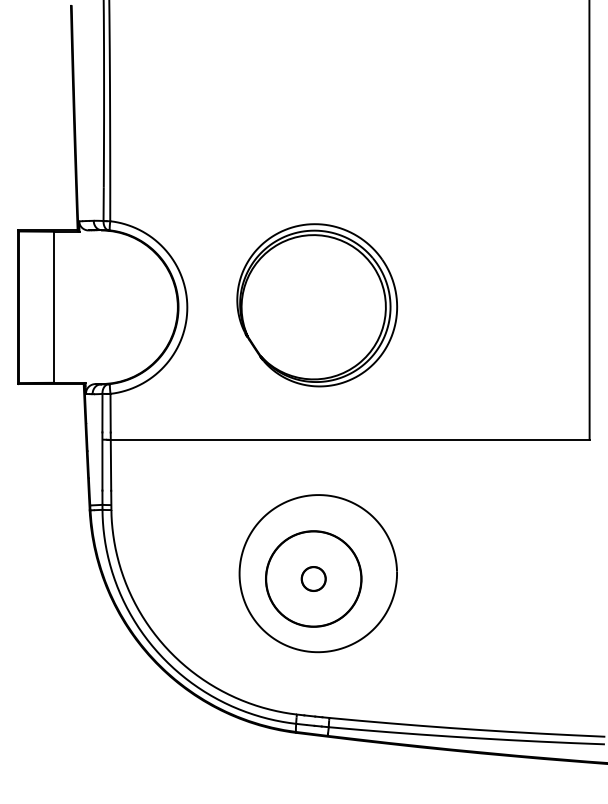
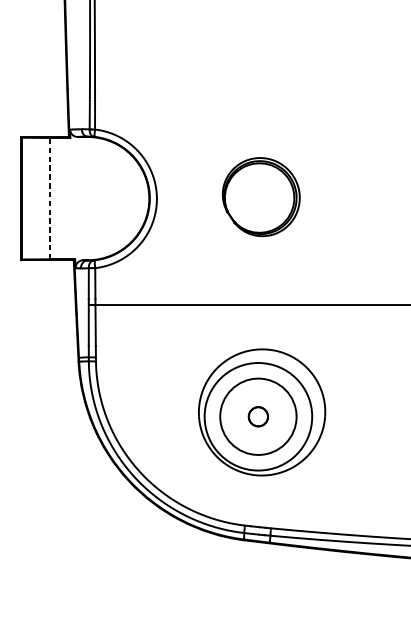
part: (317, 305) -> (261, 197), size x0.6
line: (53, 307) -> (49, 198), solid -> dashed
circle: (313, 578) -> (258, 416), size x1.4

